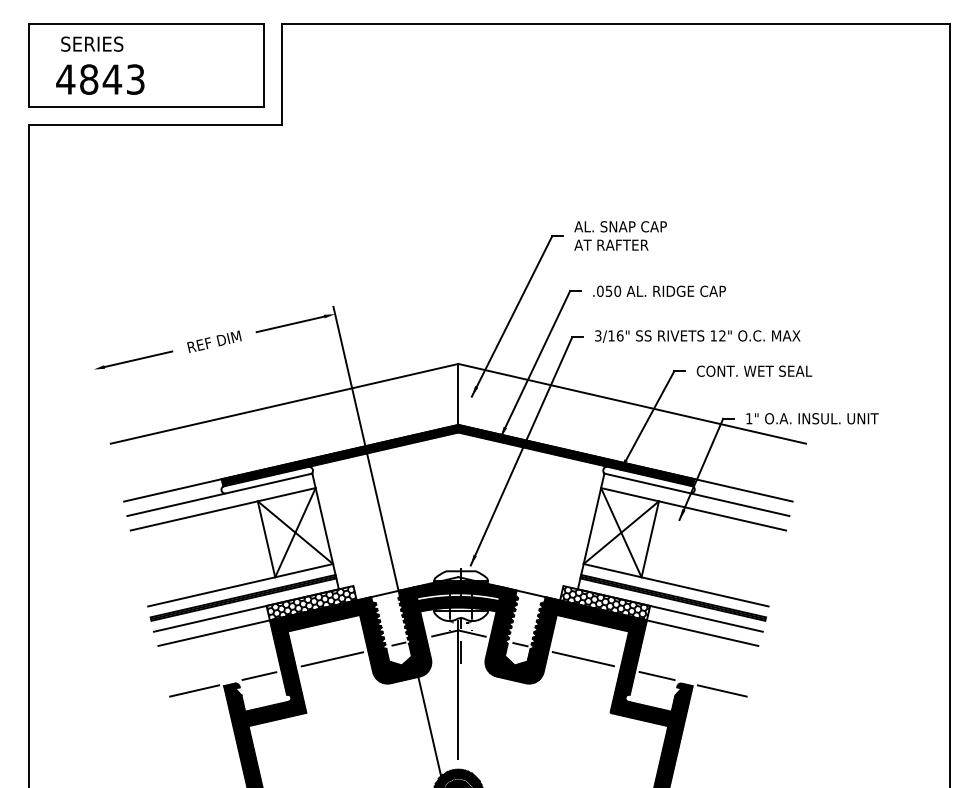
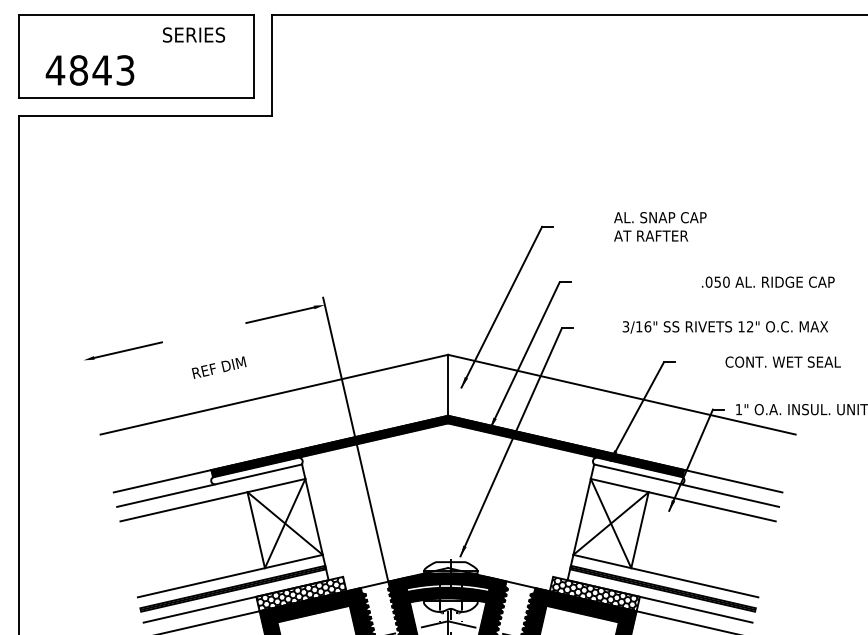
text: (92, 43) -> (194, 34), moved
text: (620, 235) -> (660, 226), moved
text: (659, 290) -> (768, 281), moved
text: (697, 336) -> (725, 327), moved
text: (214, 341) -> (219, 367), moved
text: (754, 370) -> (783, 361), moved

